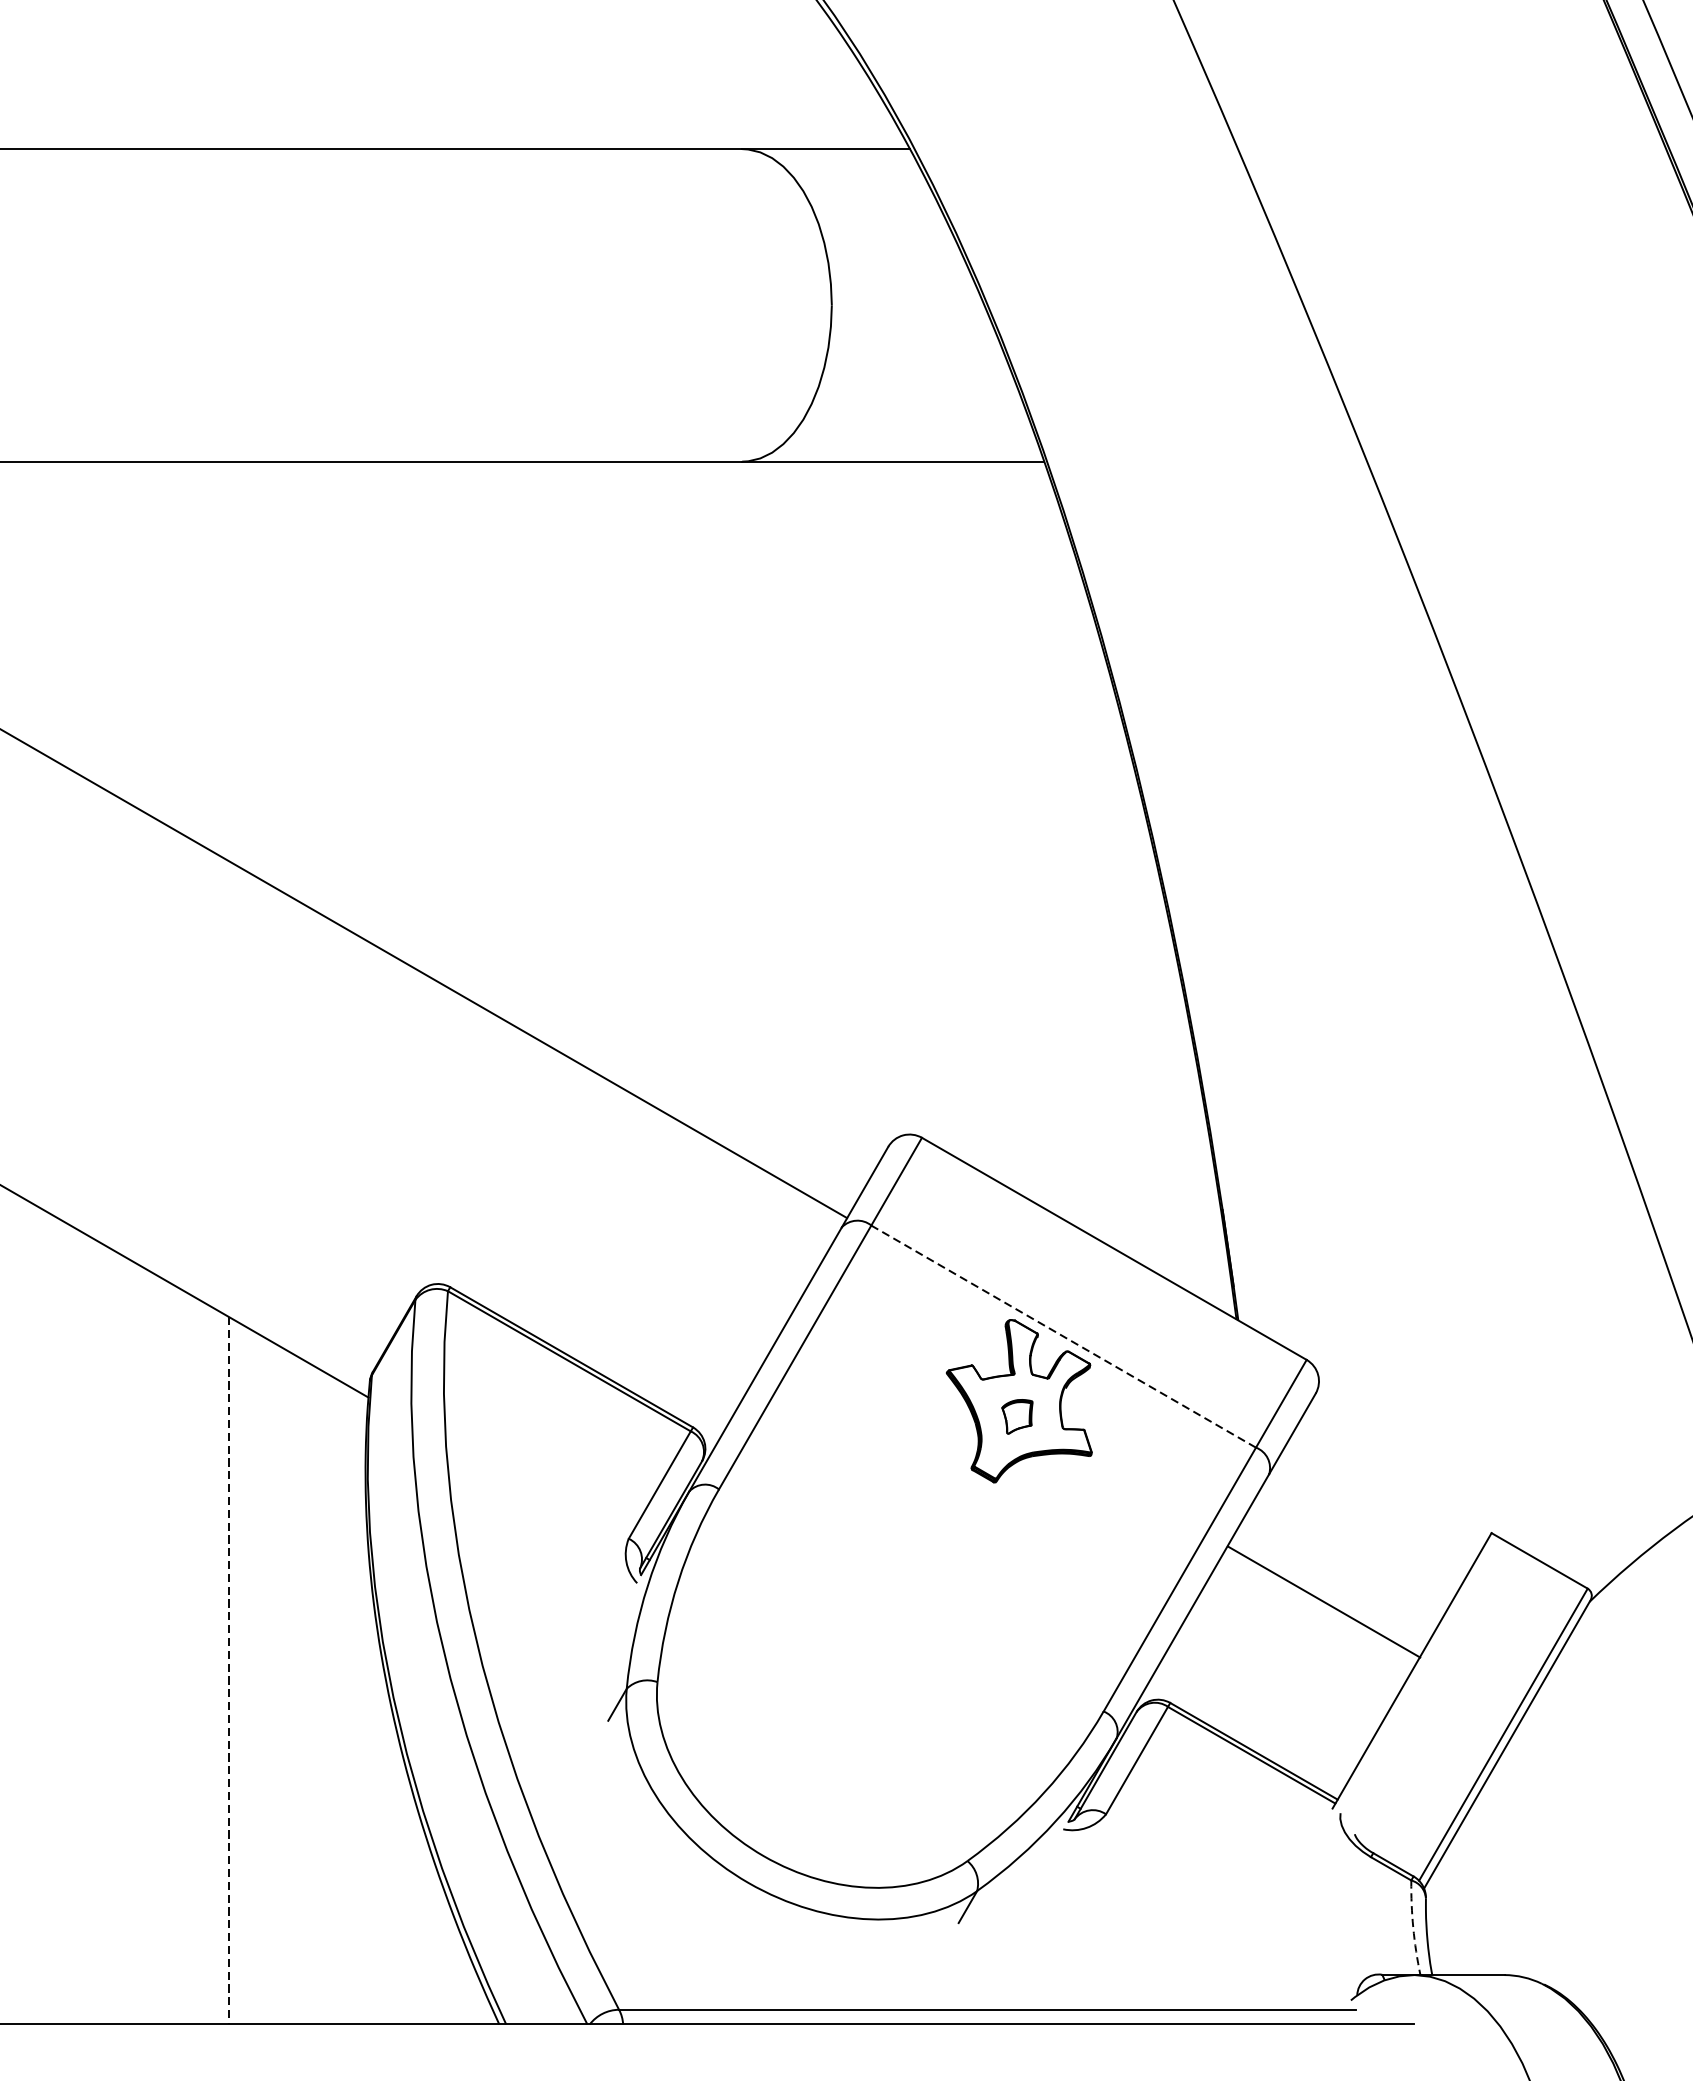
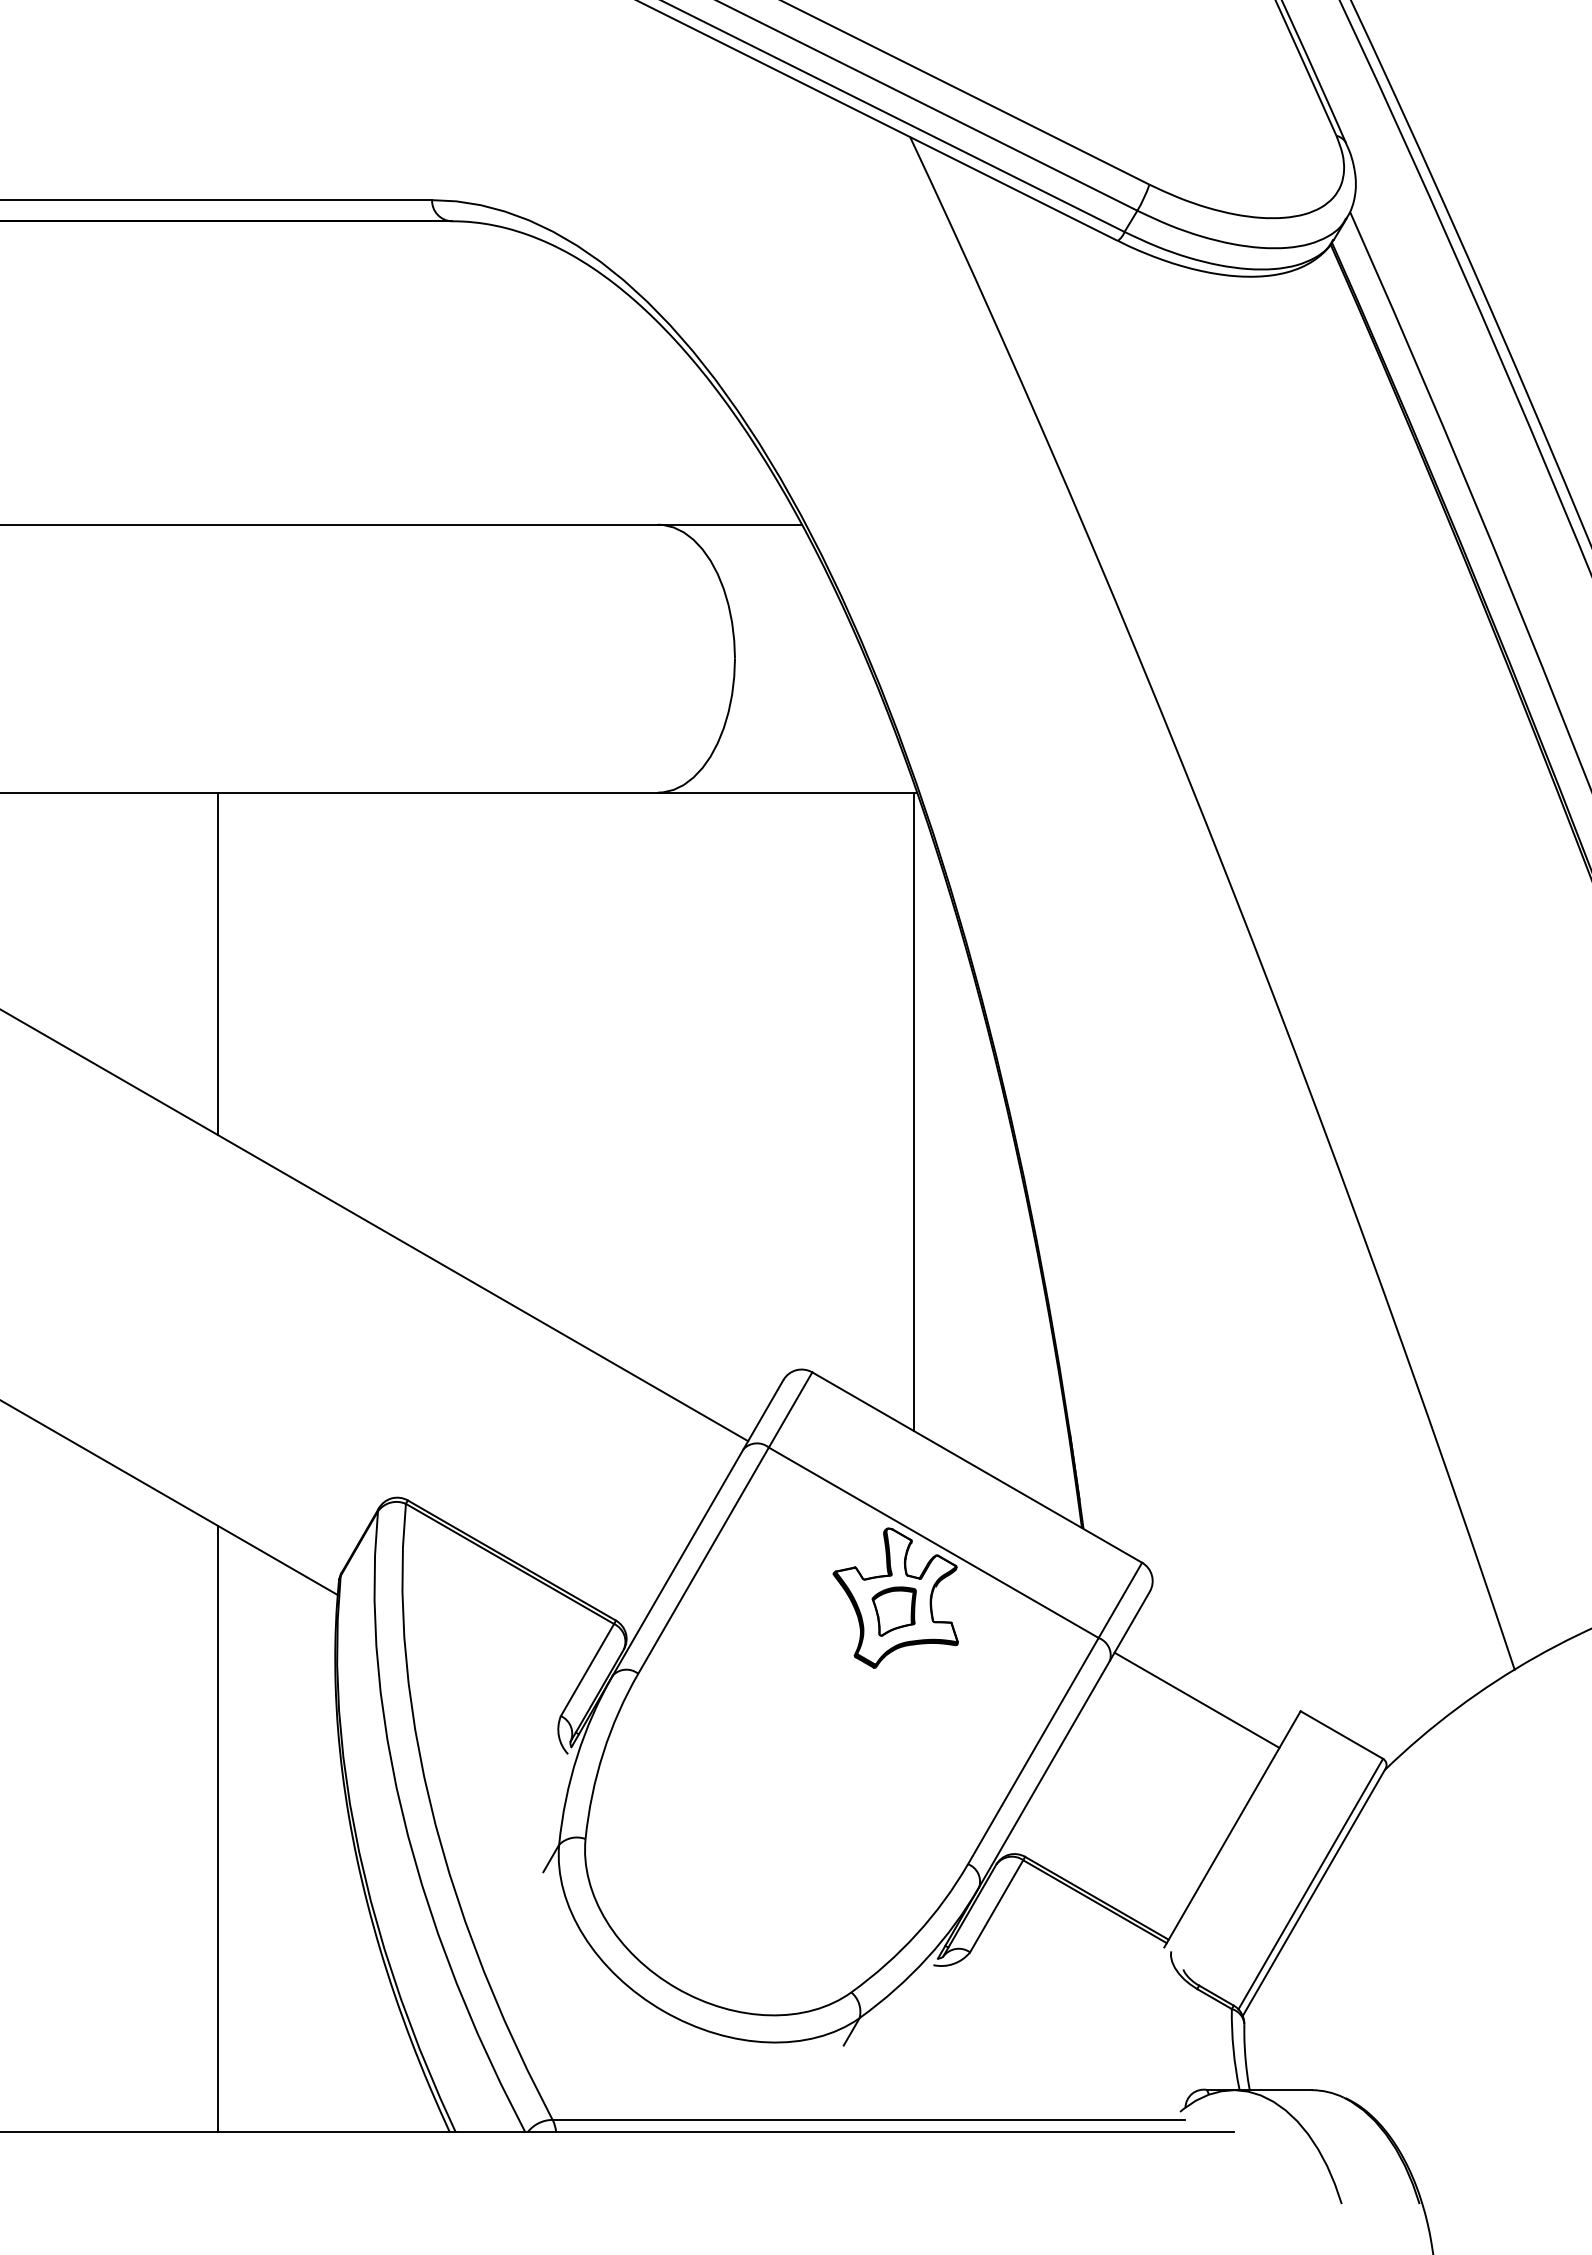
line: (229, 660) -> (218, 963), added
line: (1041, 833) -> (914, 1111), added
line: (1063, 1336) -> (933, 1542), dashed -> solid
part: (1016, 1416) -> (893, 1611), size x1.67
line: (1323, 1601) -> (1196, 1699), moved
line: (229, 1671) -> (218, 1829), dashed -> solid
arc: (1413, 1927) -> (1233, 2049), dashed -> solid

